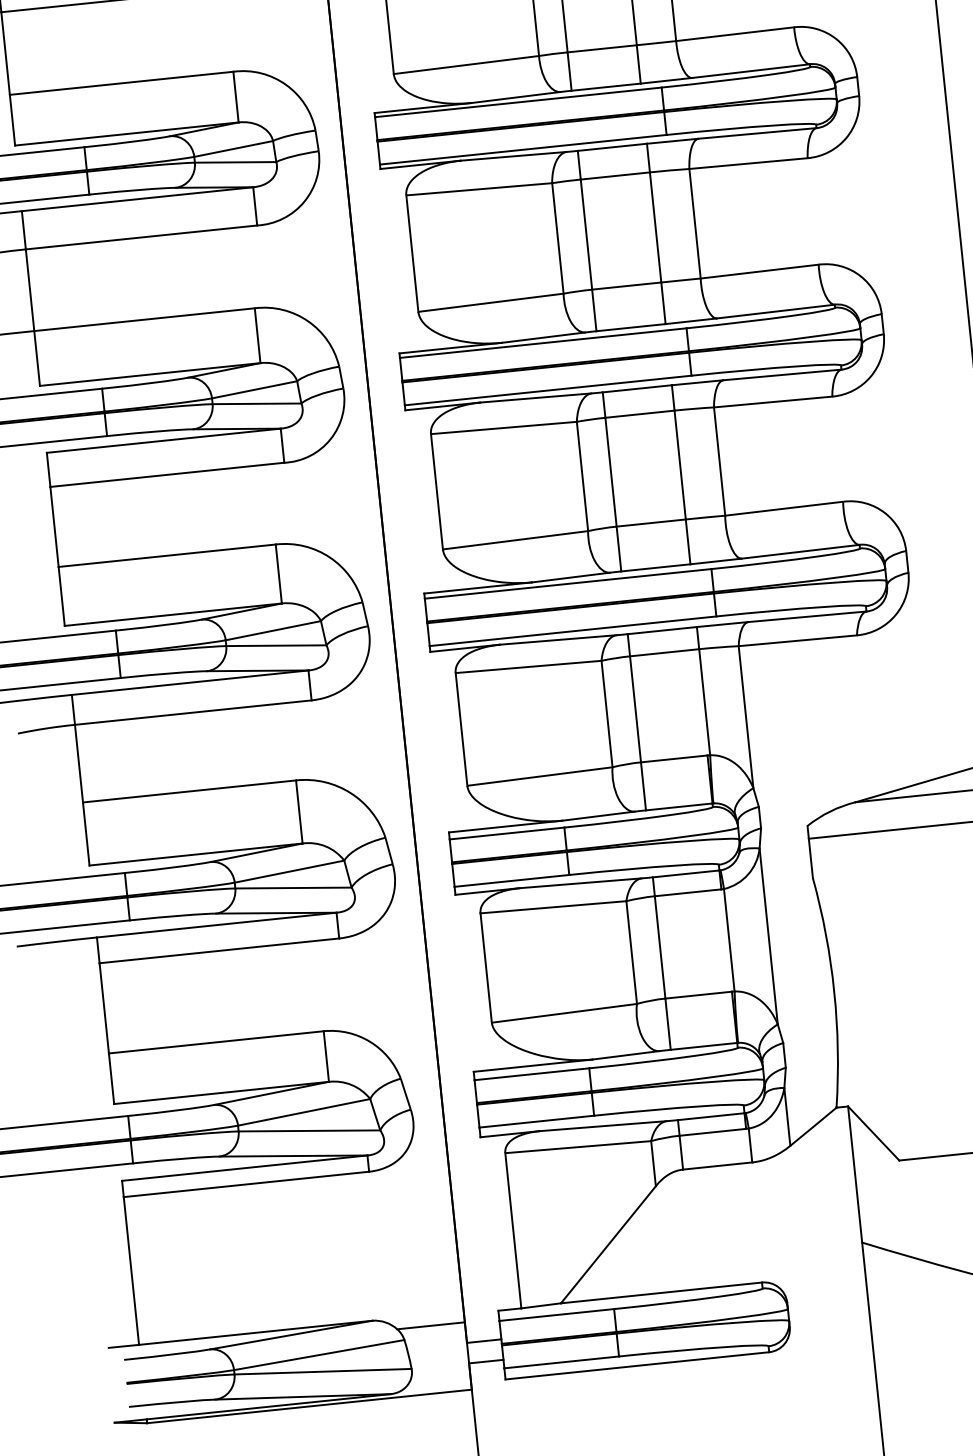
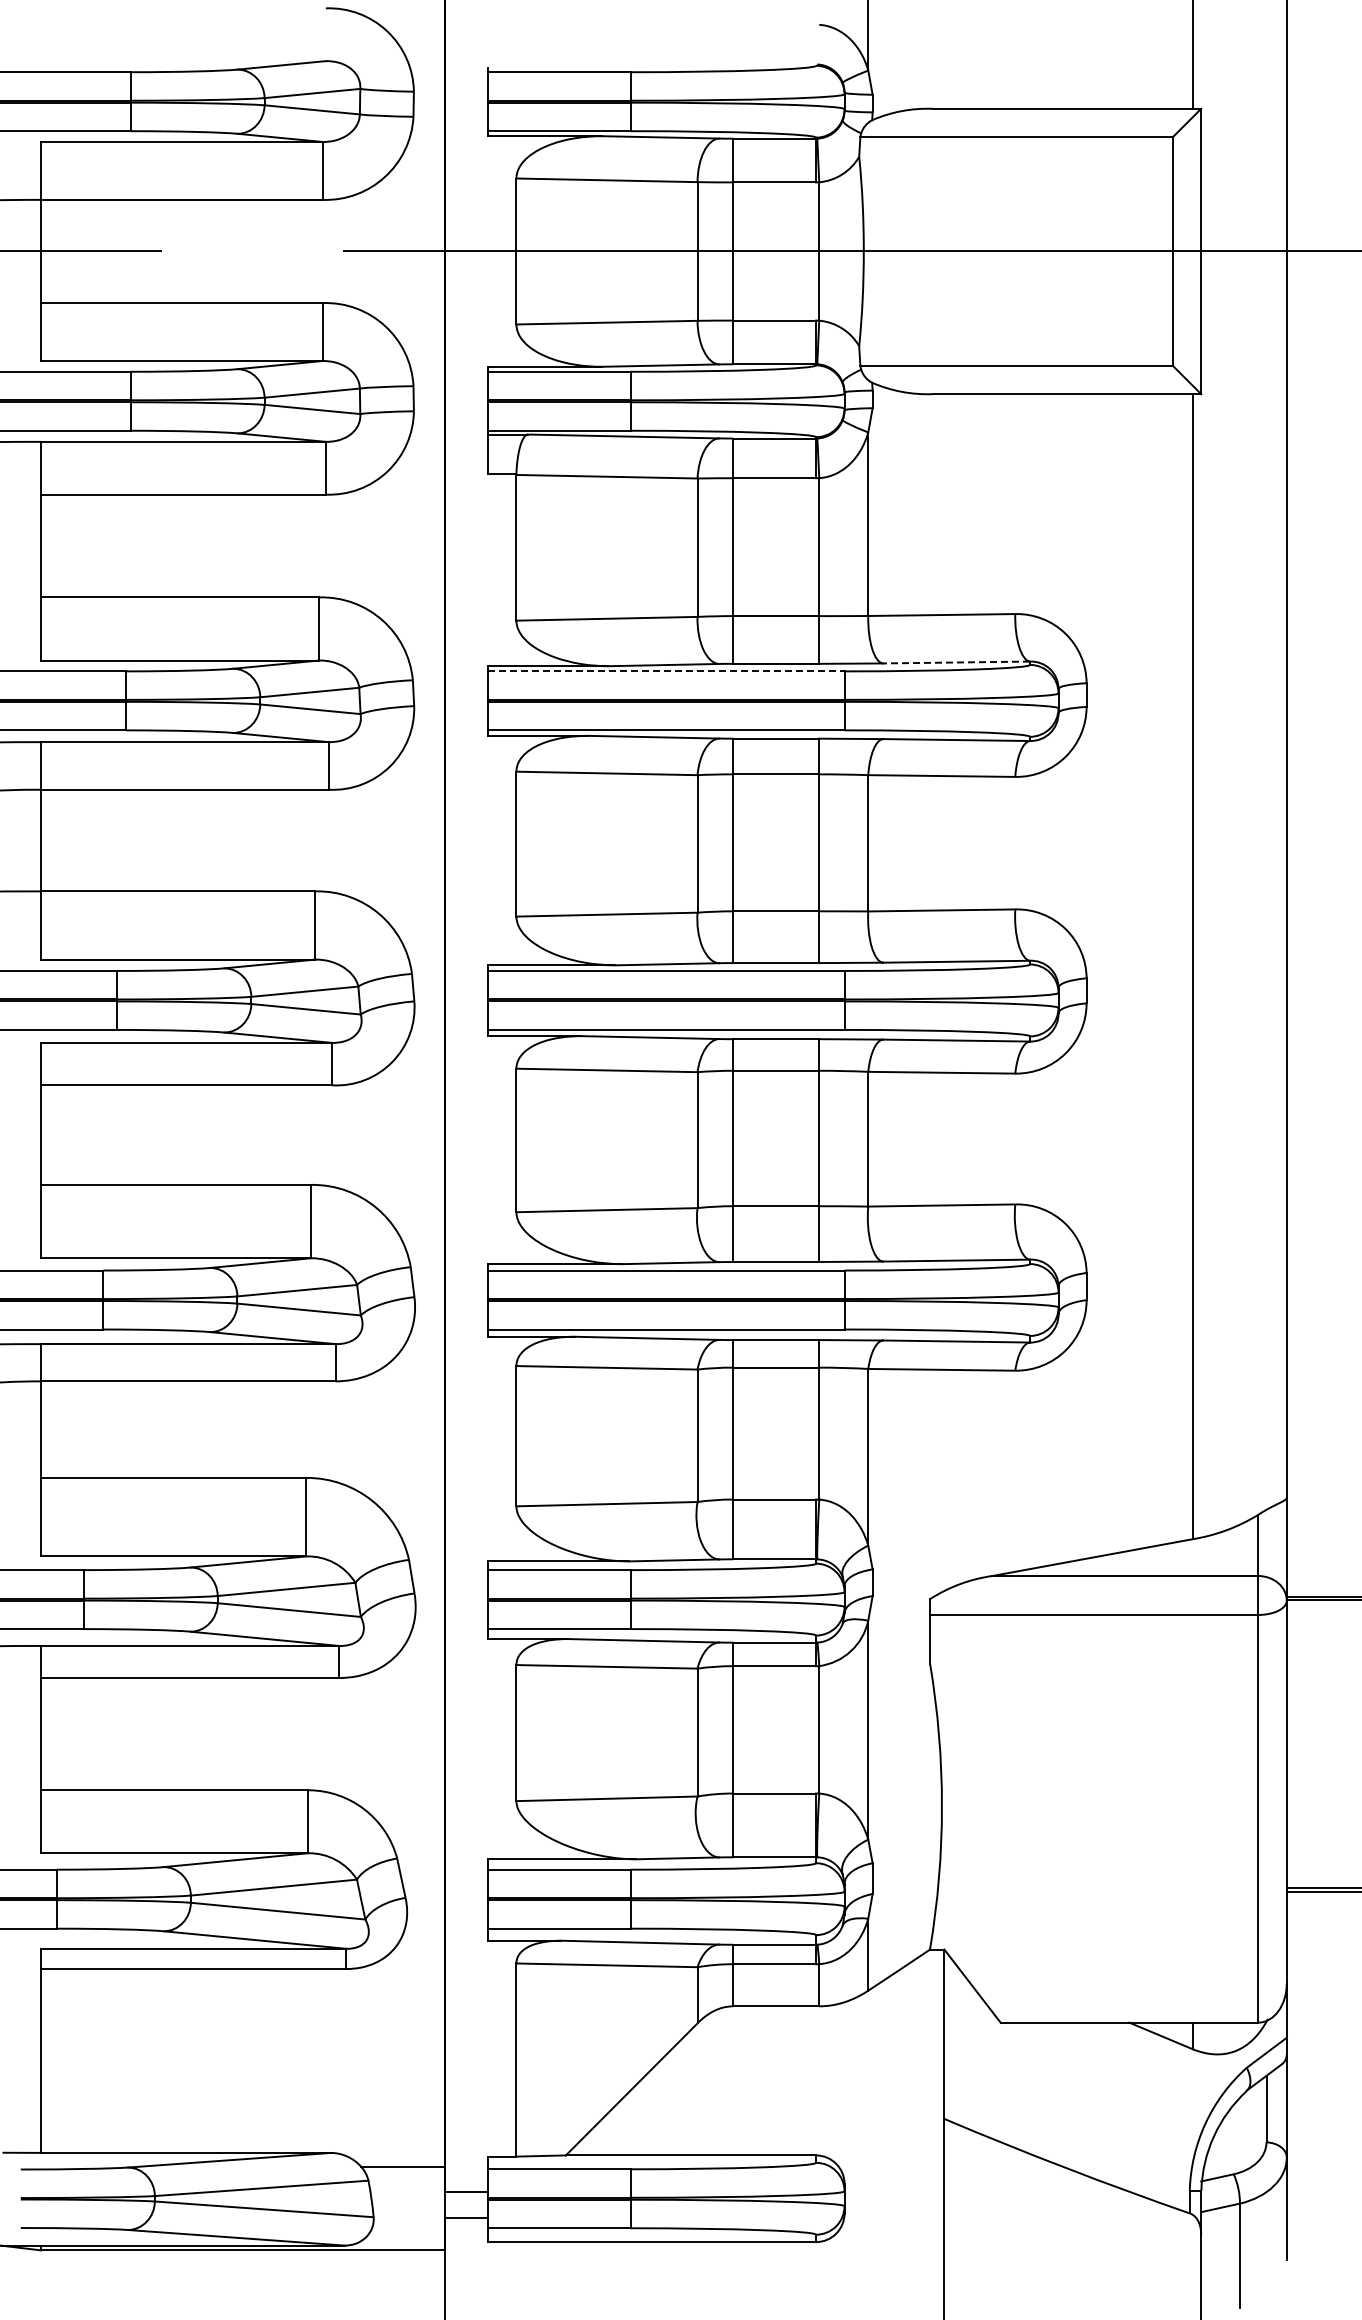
line: (750, 71) -> (956, 662), solid -> dashed
line: (518, 102) -> (666, 671), solid -> dashed

